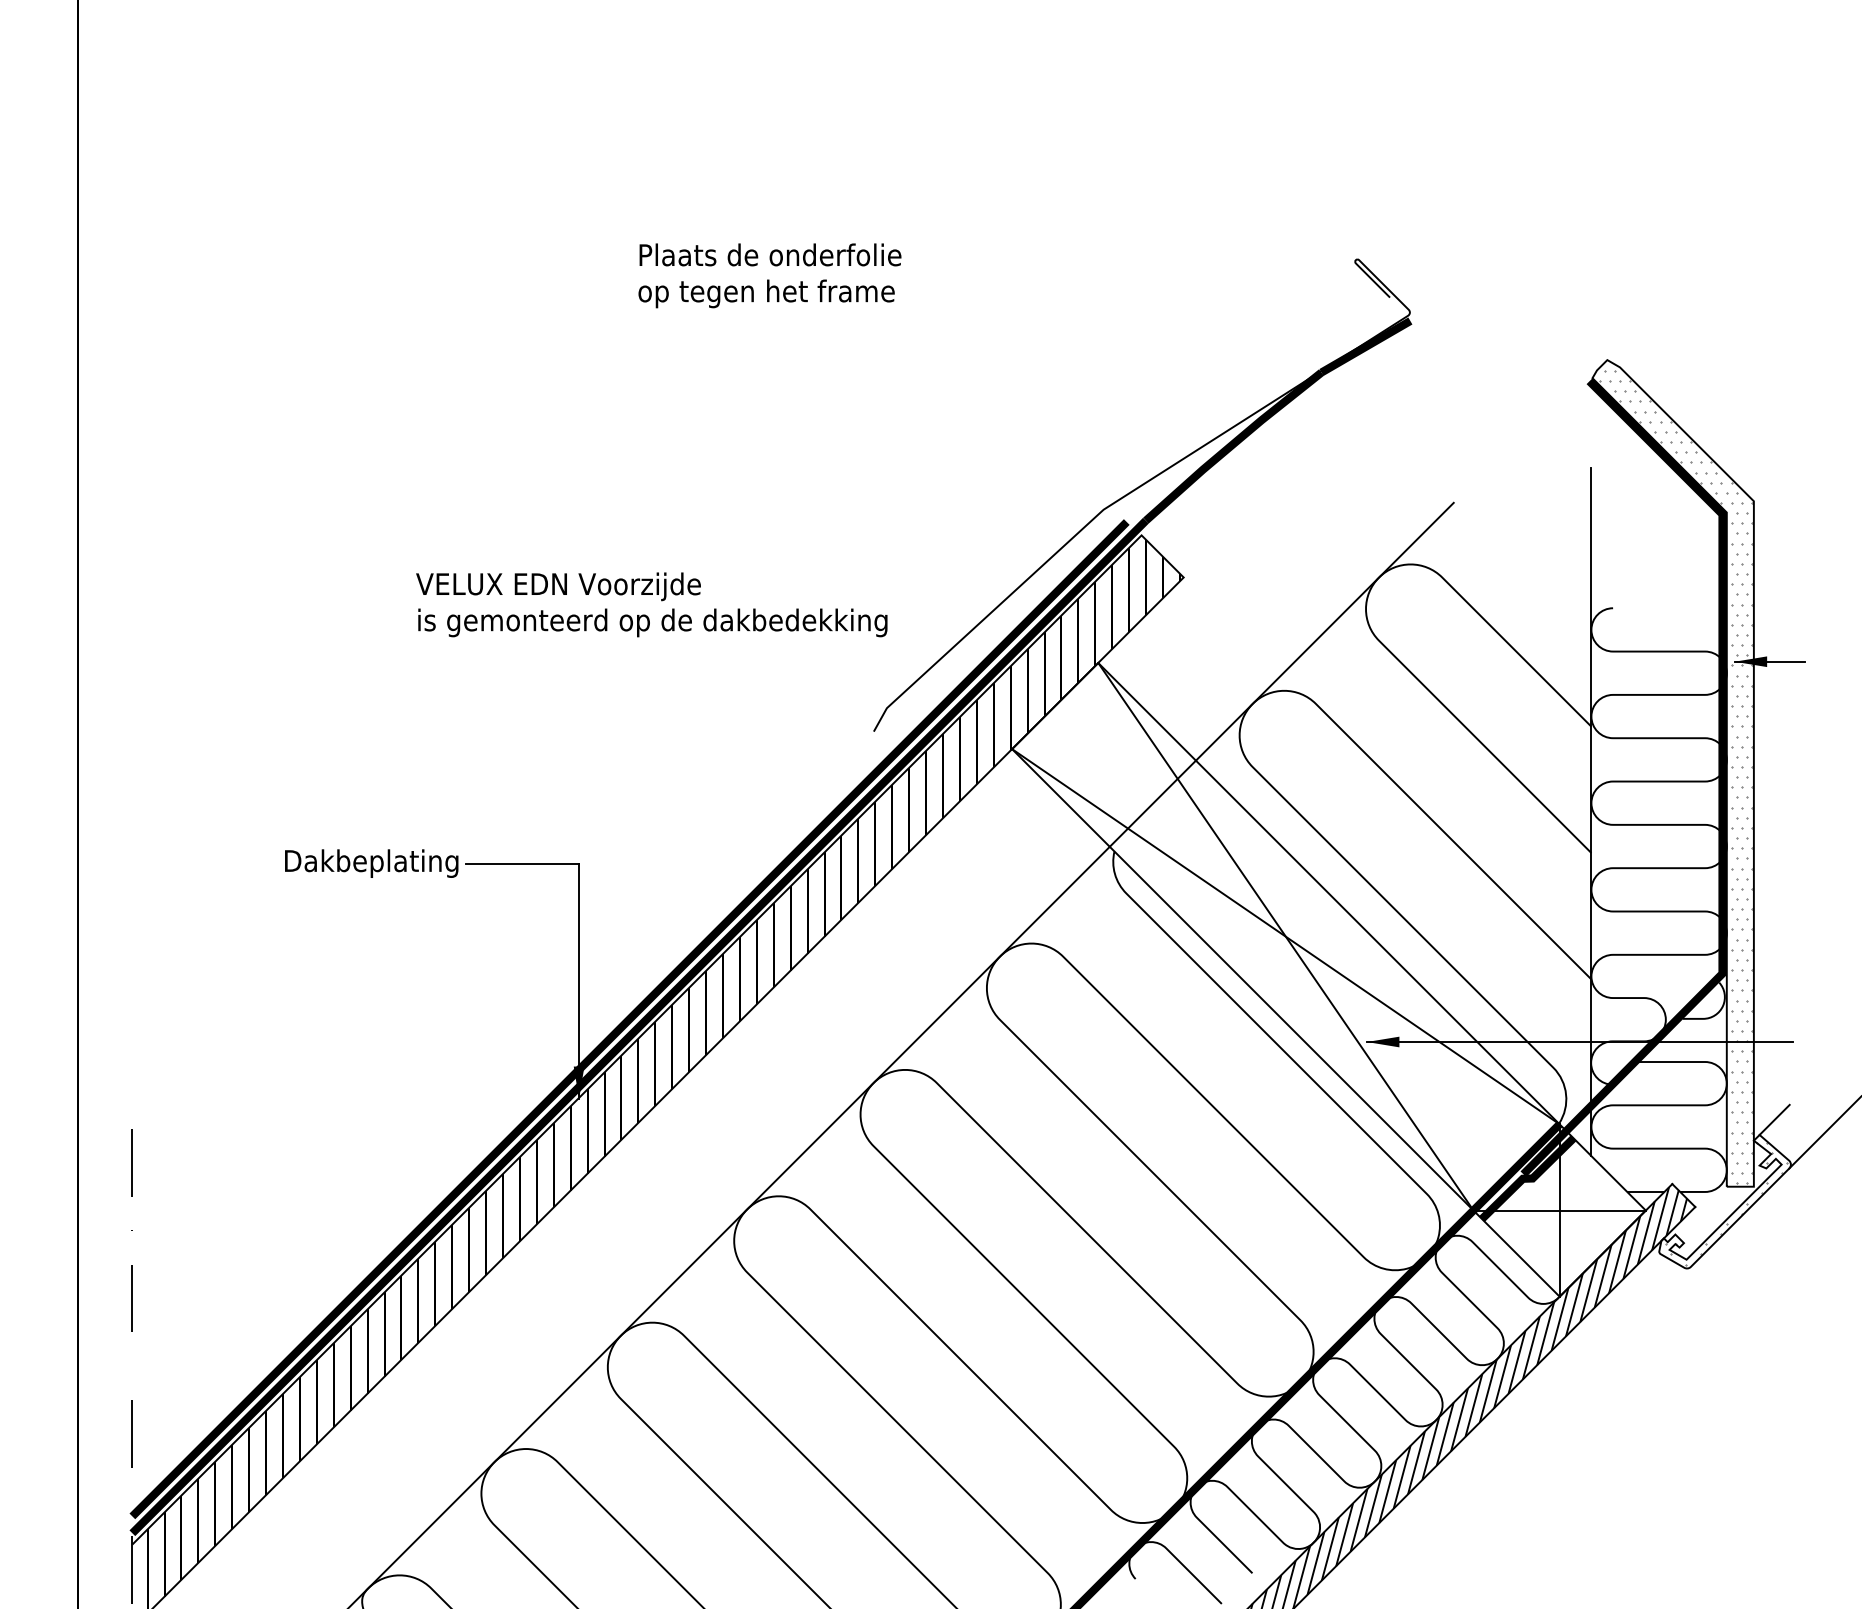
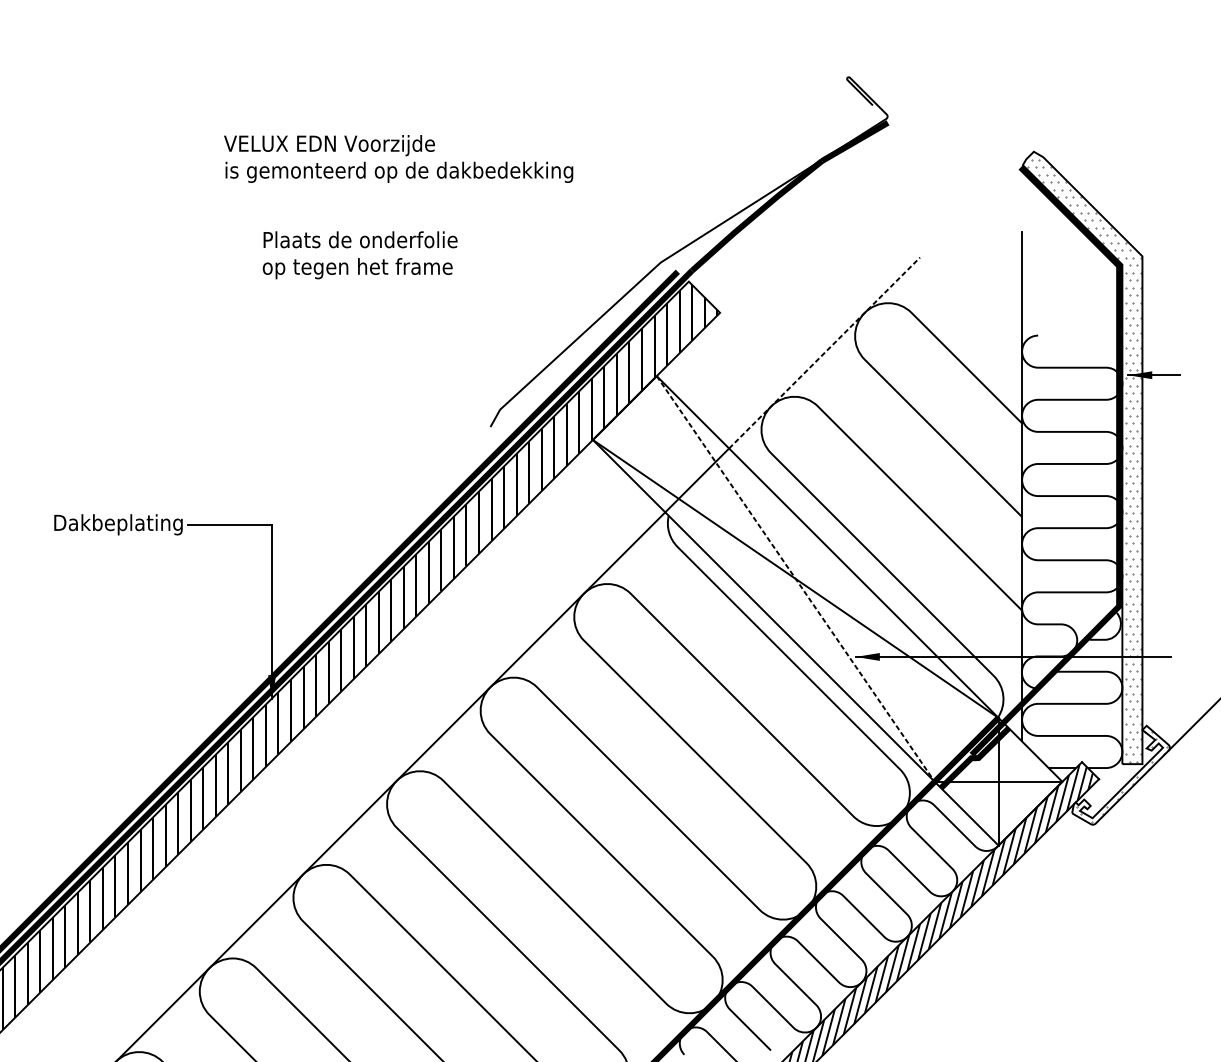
text: (769, 275) -> (359, 255), moved
text: (651, 604) -> (398, 158), moved
line: (1325, 631) -> (825, 352), solid -> dashed
line: (1285, 936) -> (795, 578), solid -> dashed
line: (1774, 1119) -> (1157, 714), removed

